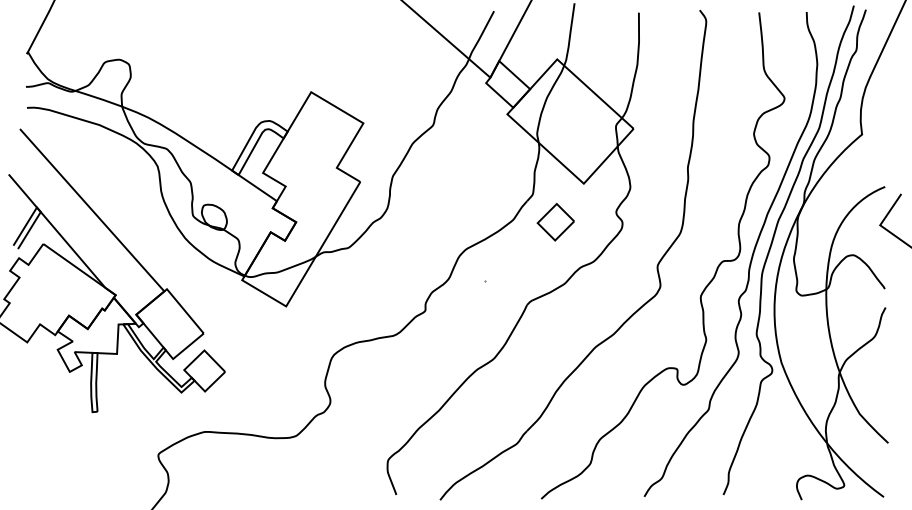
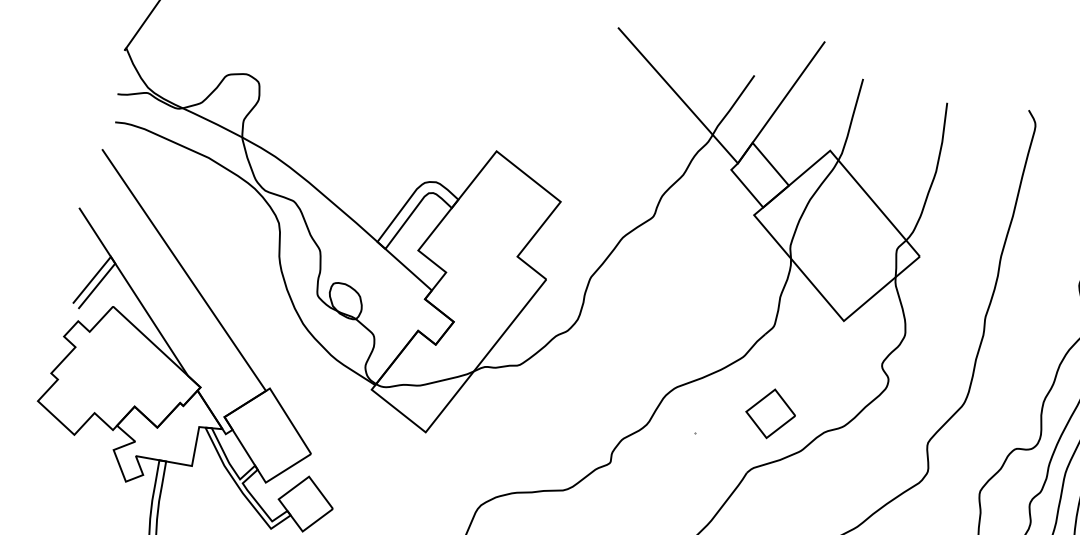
part: (555, 221) -> (770, 412), moved

